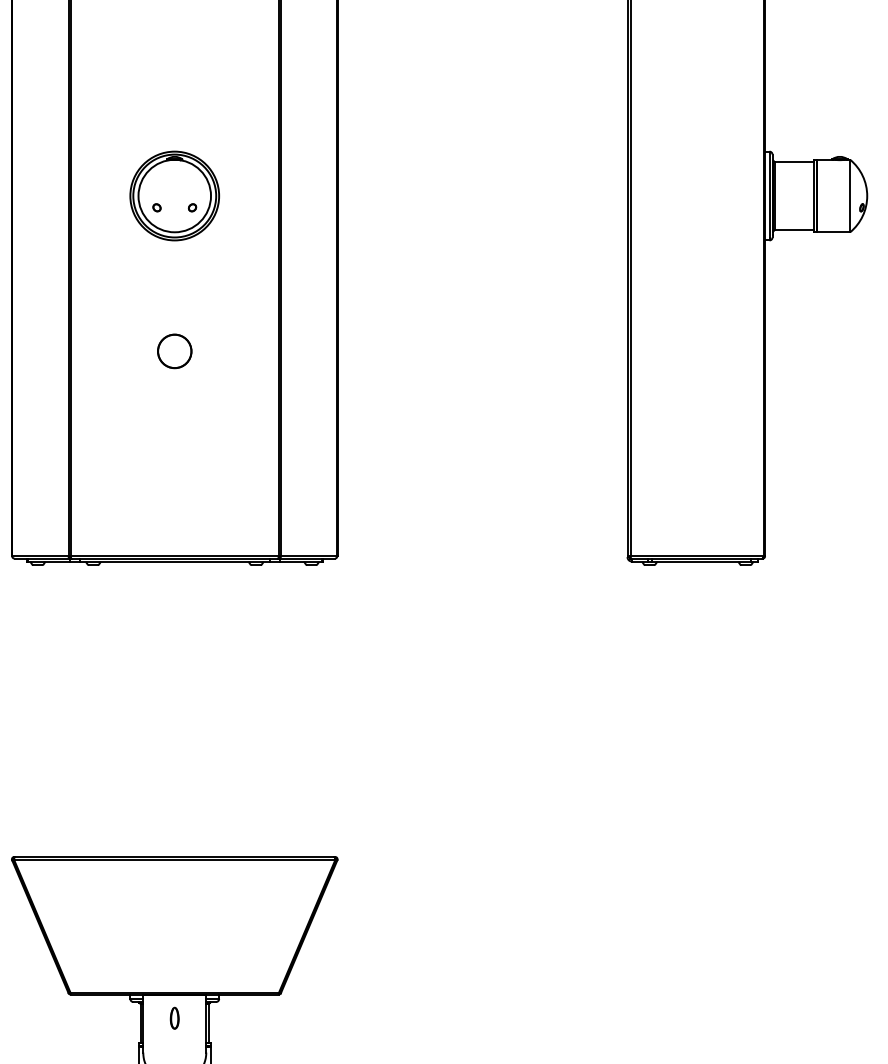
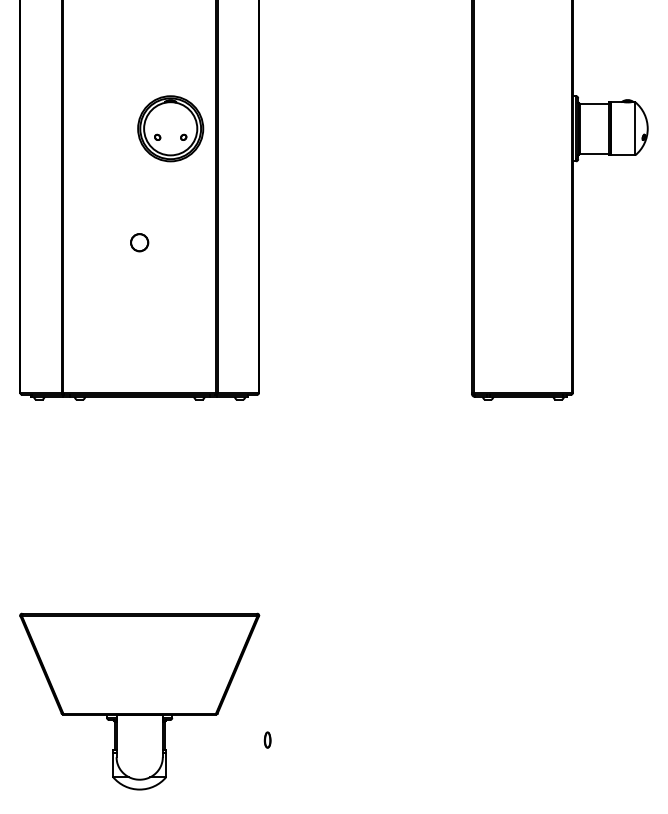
part: (174, 195) -> (170, 128), moved
circle: (174, 351) -> (139, 242), size x0.7
part: (174, 1017) -> (267, 739), moved

